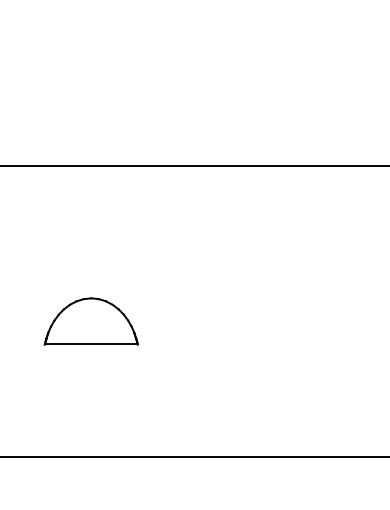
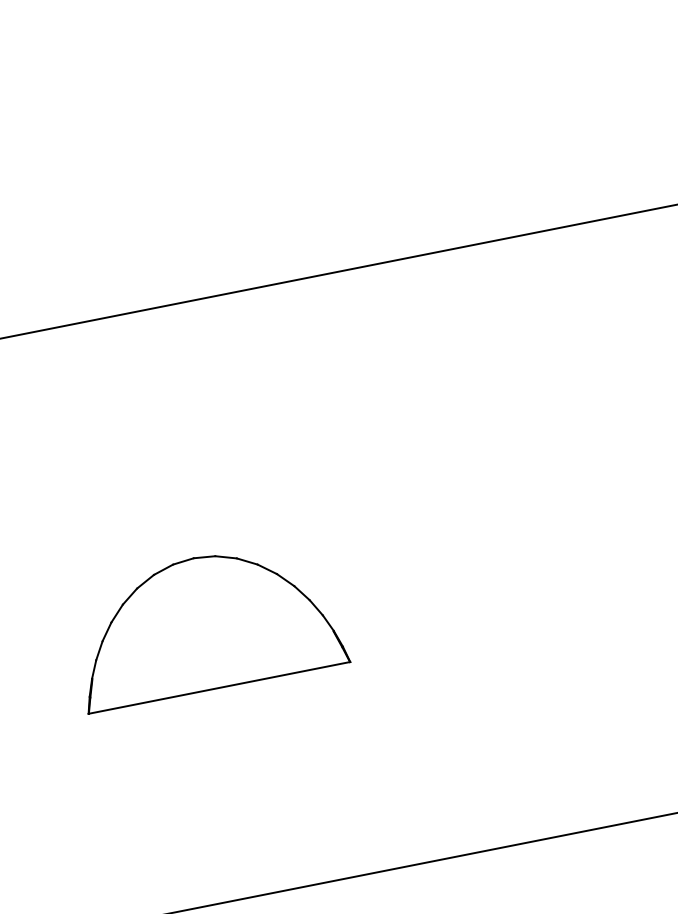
part: (90, 321) -> (204, 623), size x1.4

